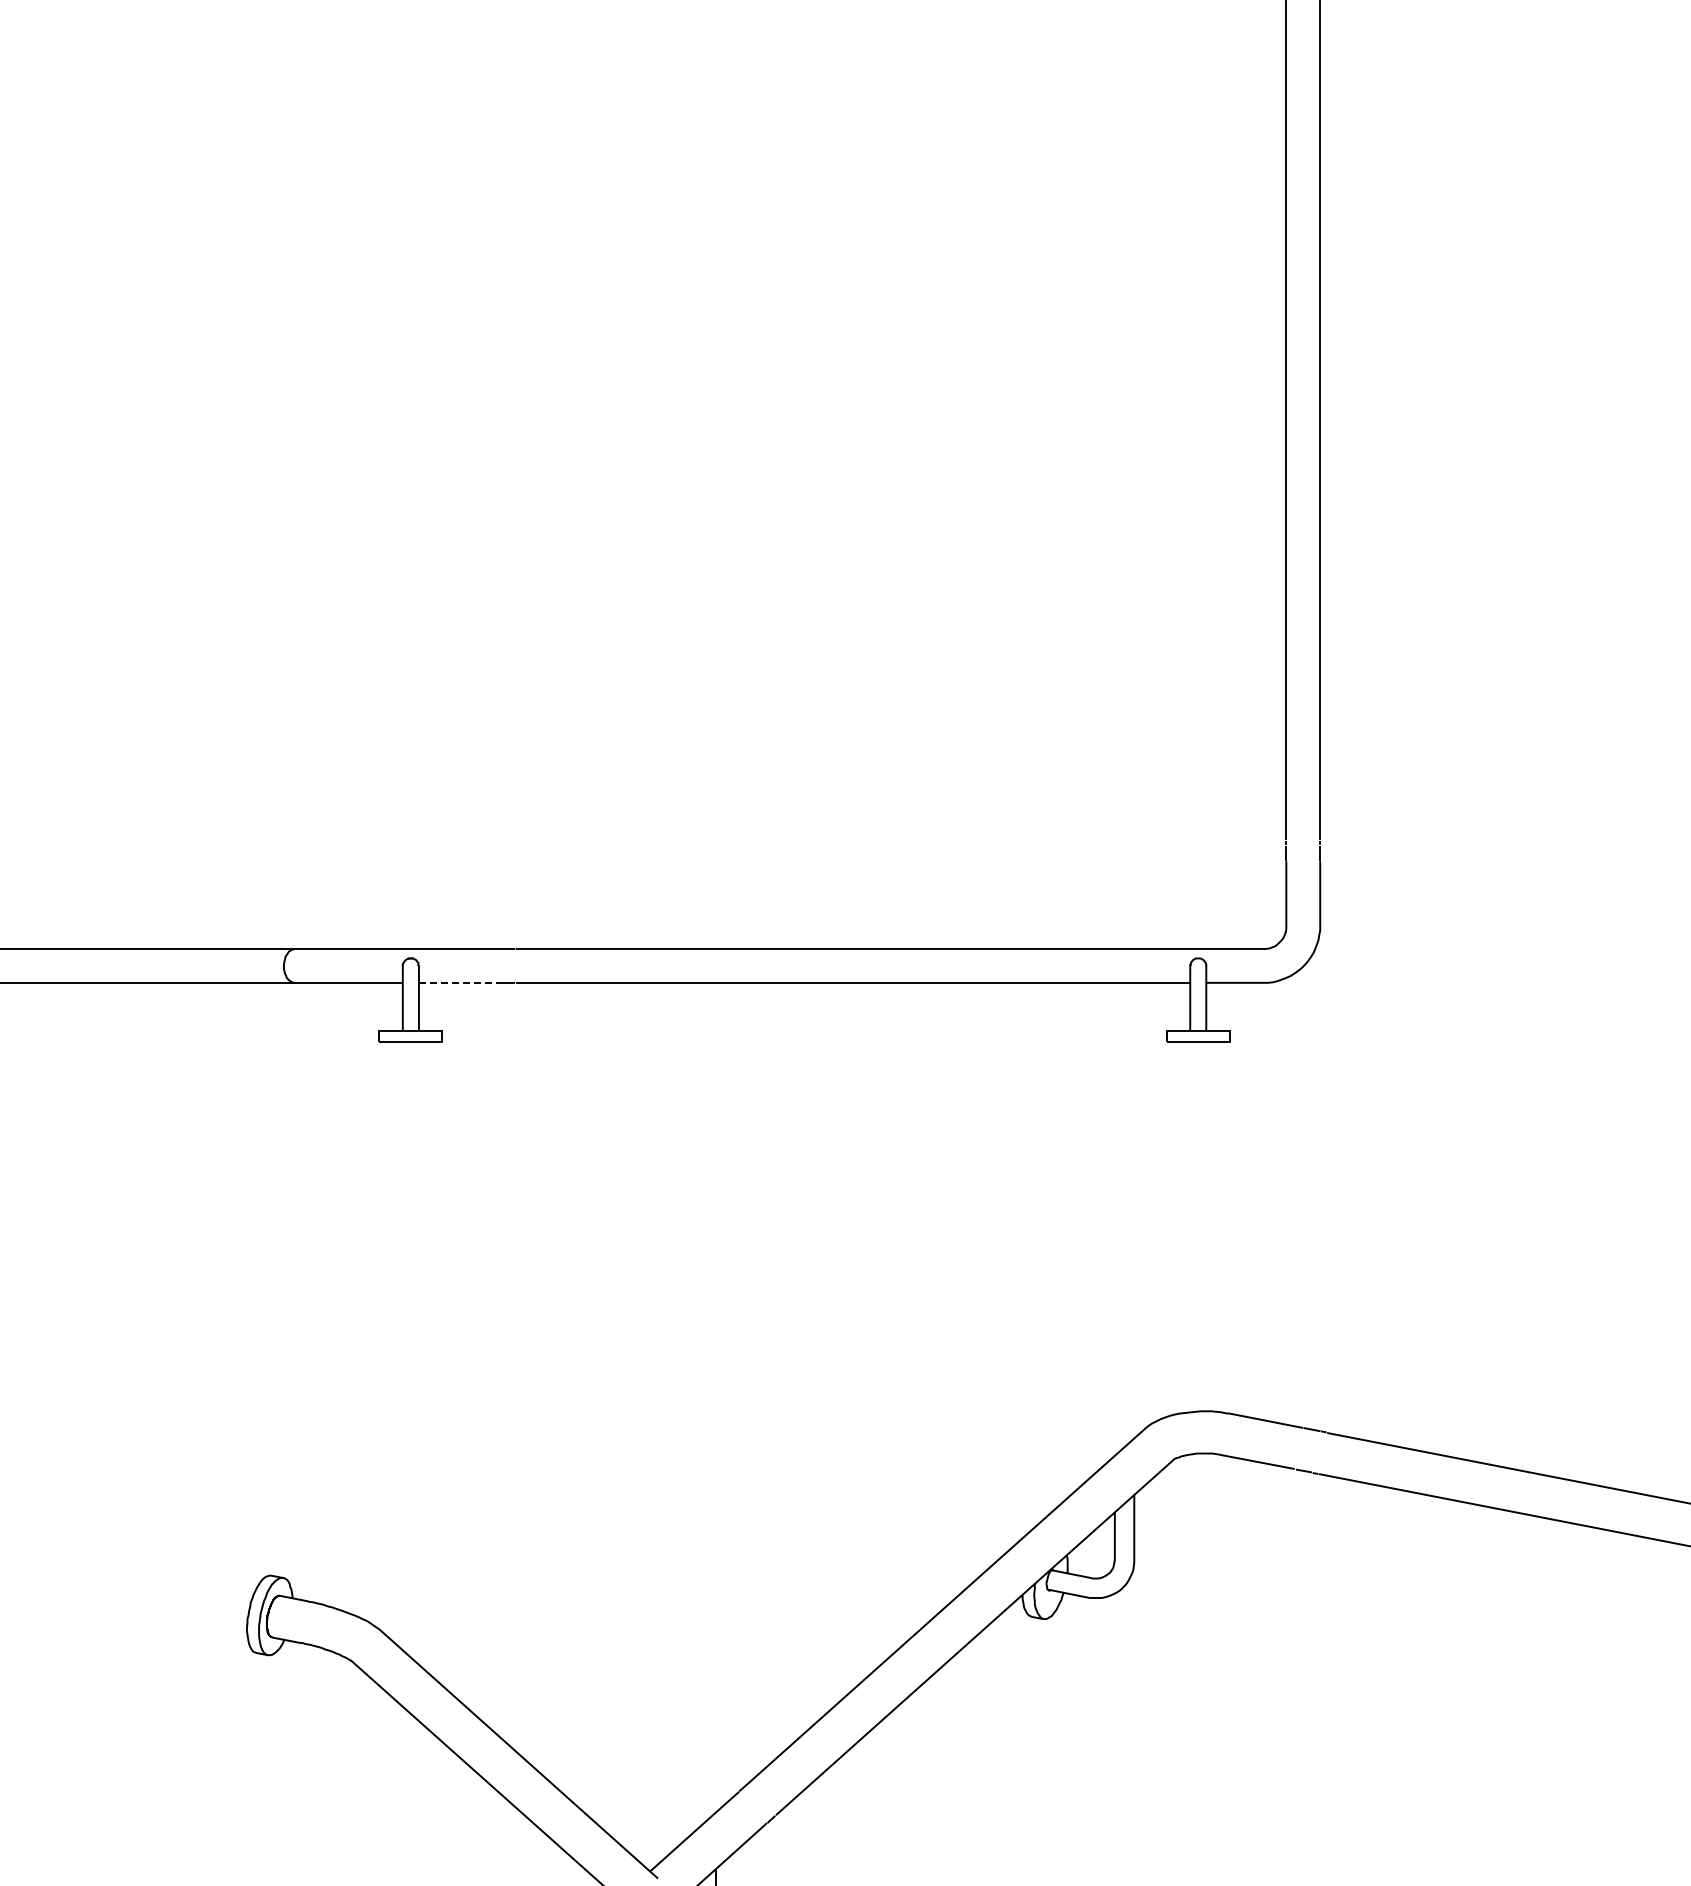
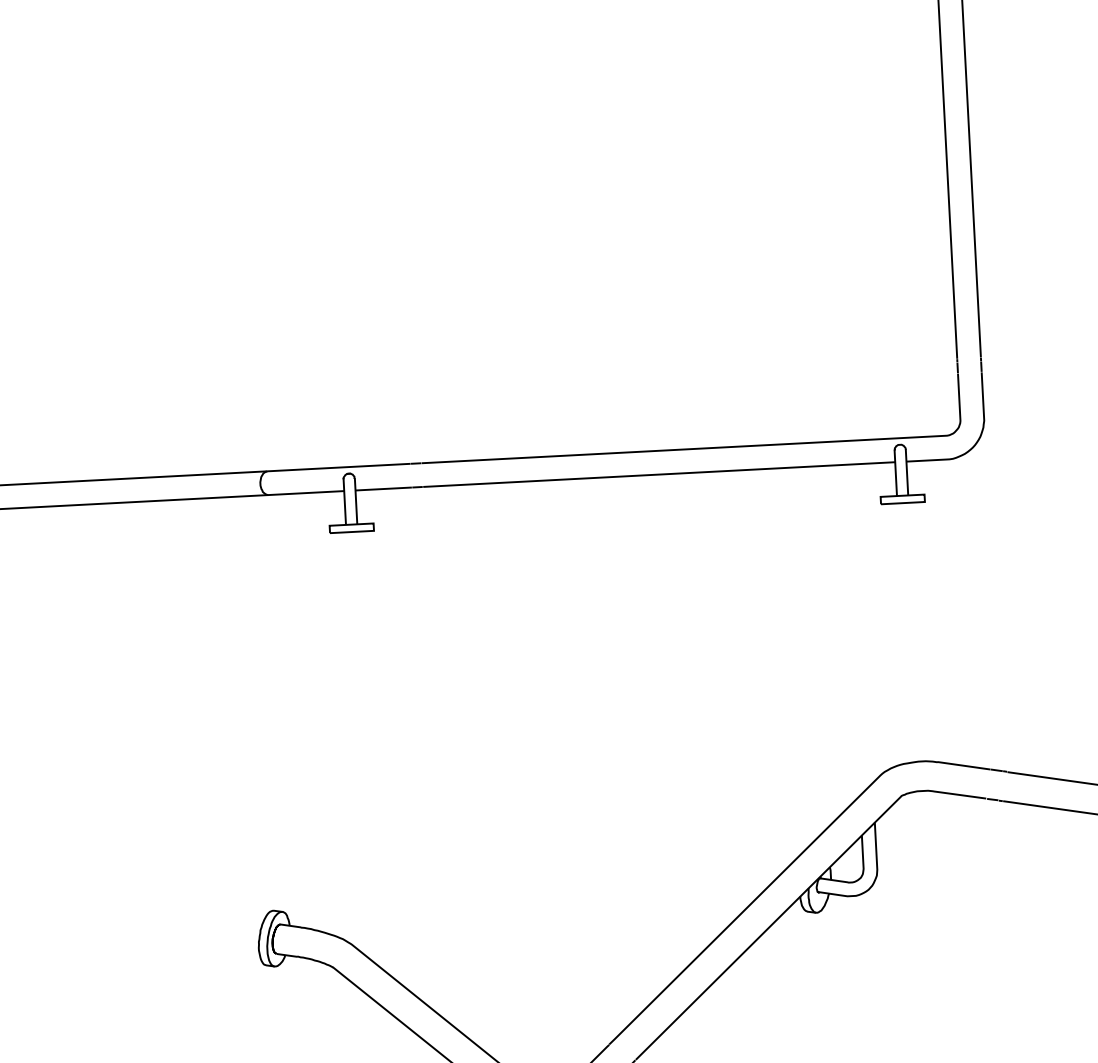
line: (460, 982) -> (384, 488), dashed -> solid

